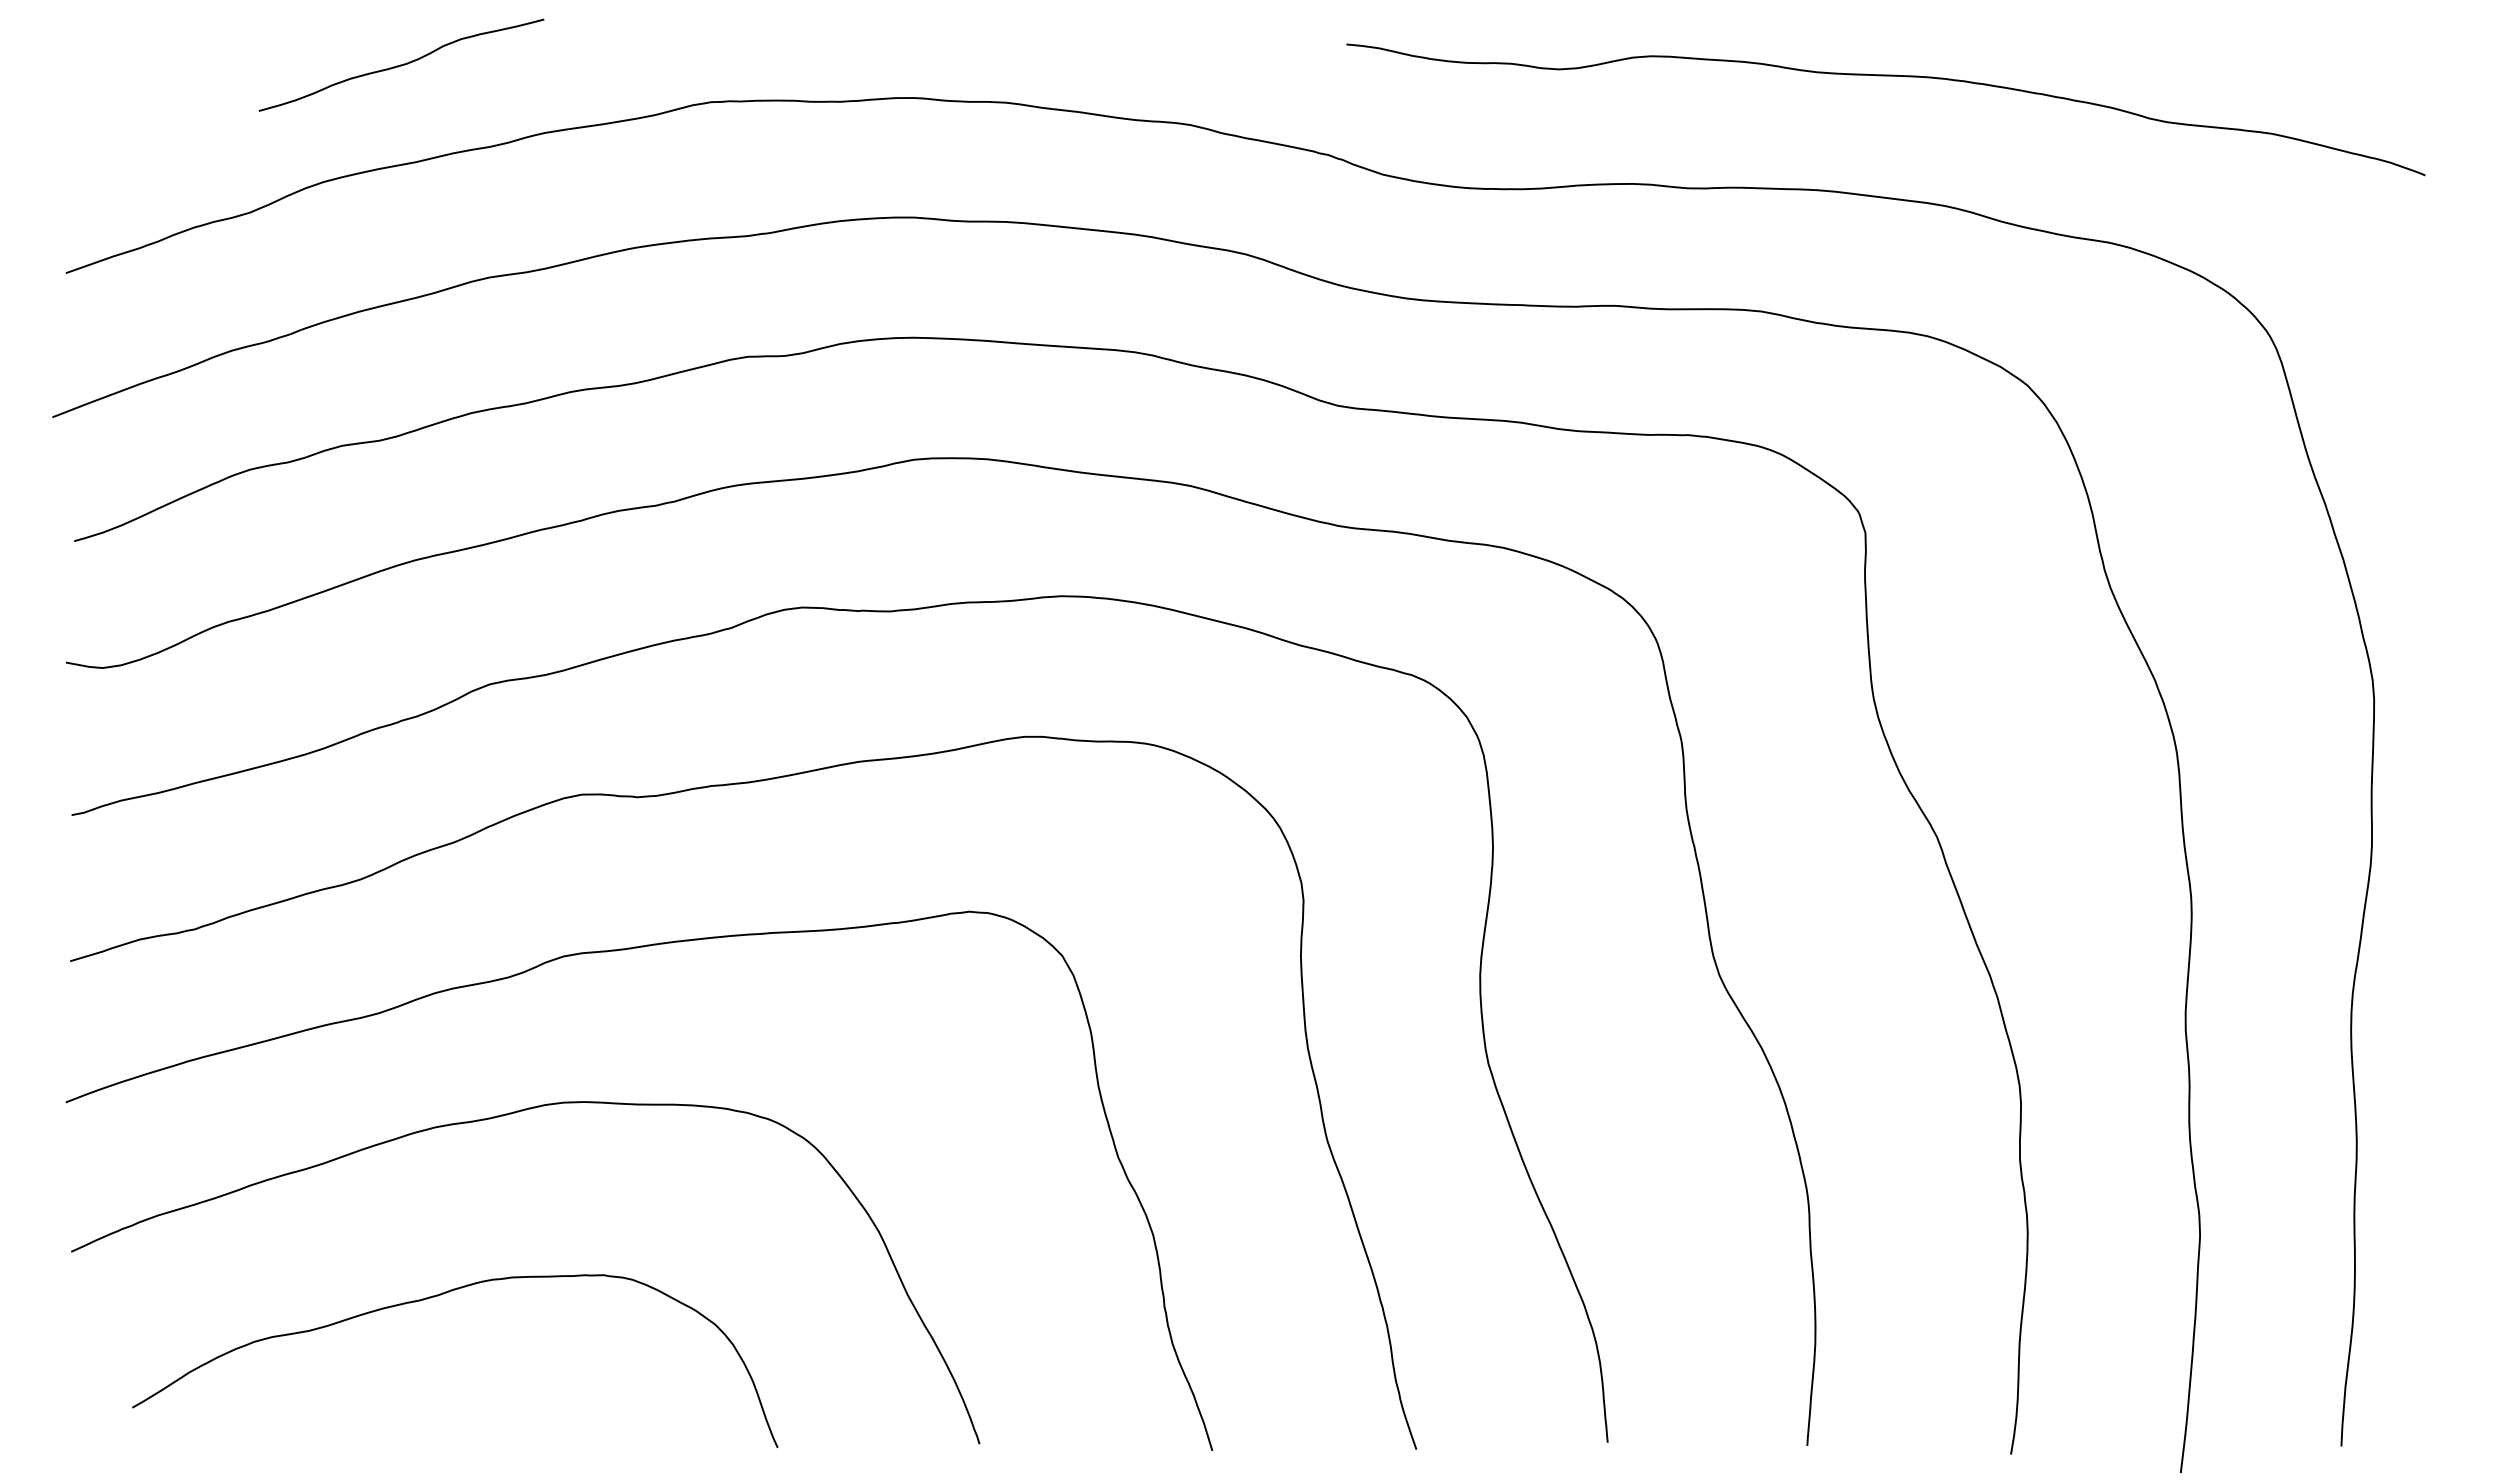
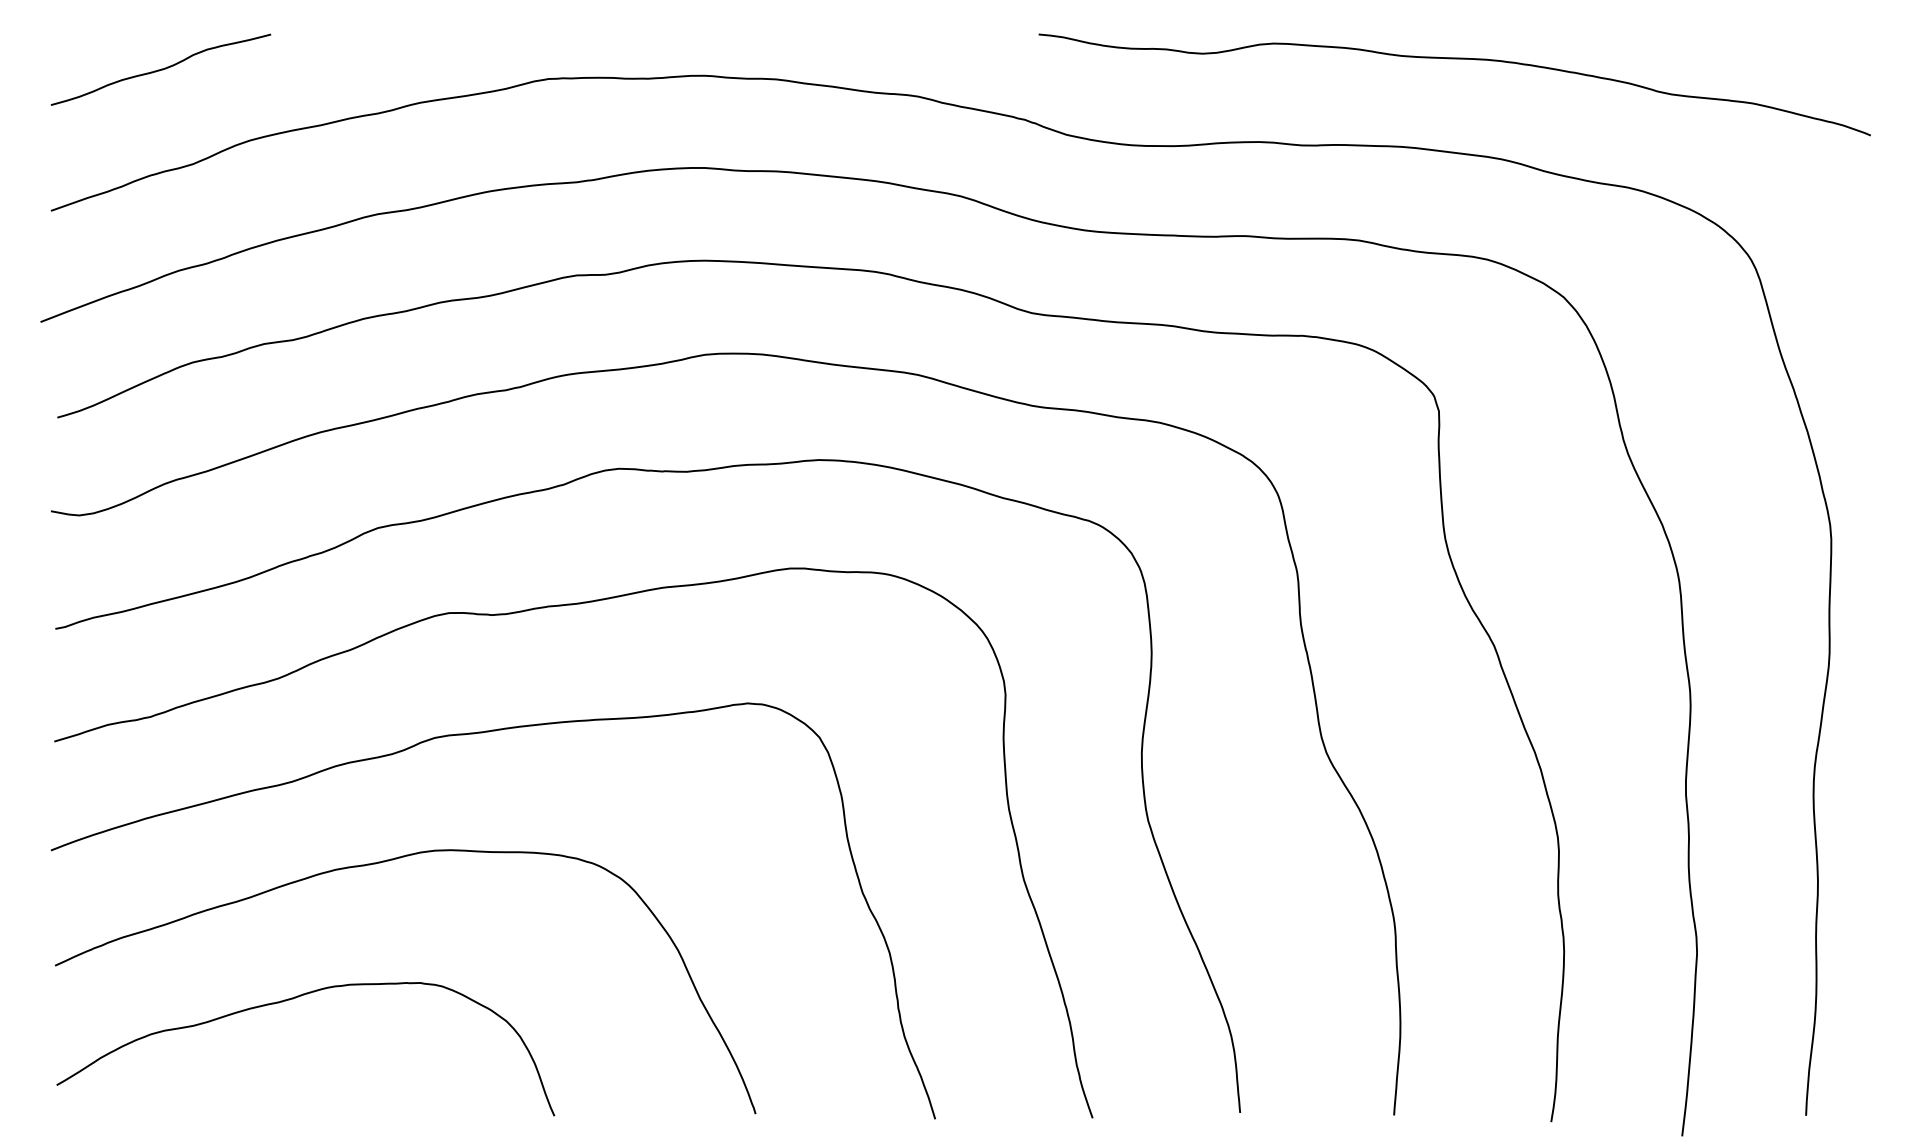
curve: (401, 64) -> (160, 69), moved
curve: (438, 1296) -> (292, 999), moved

